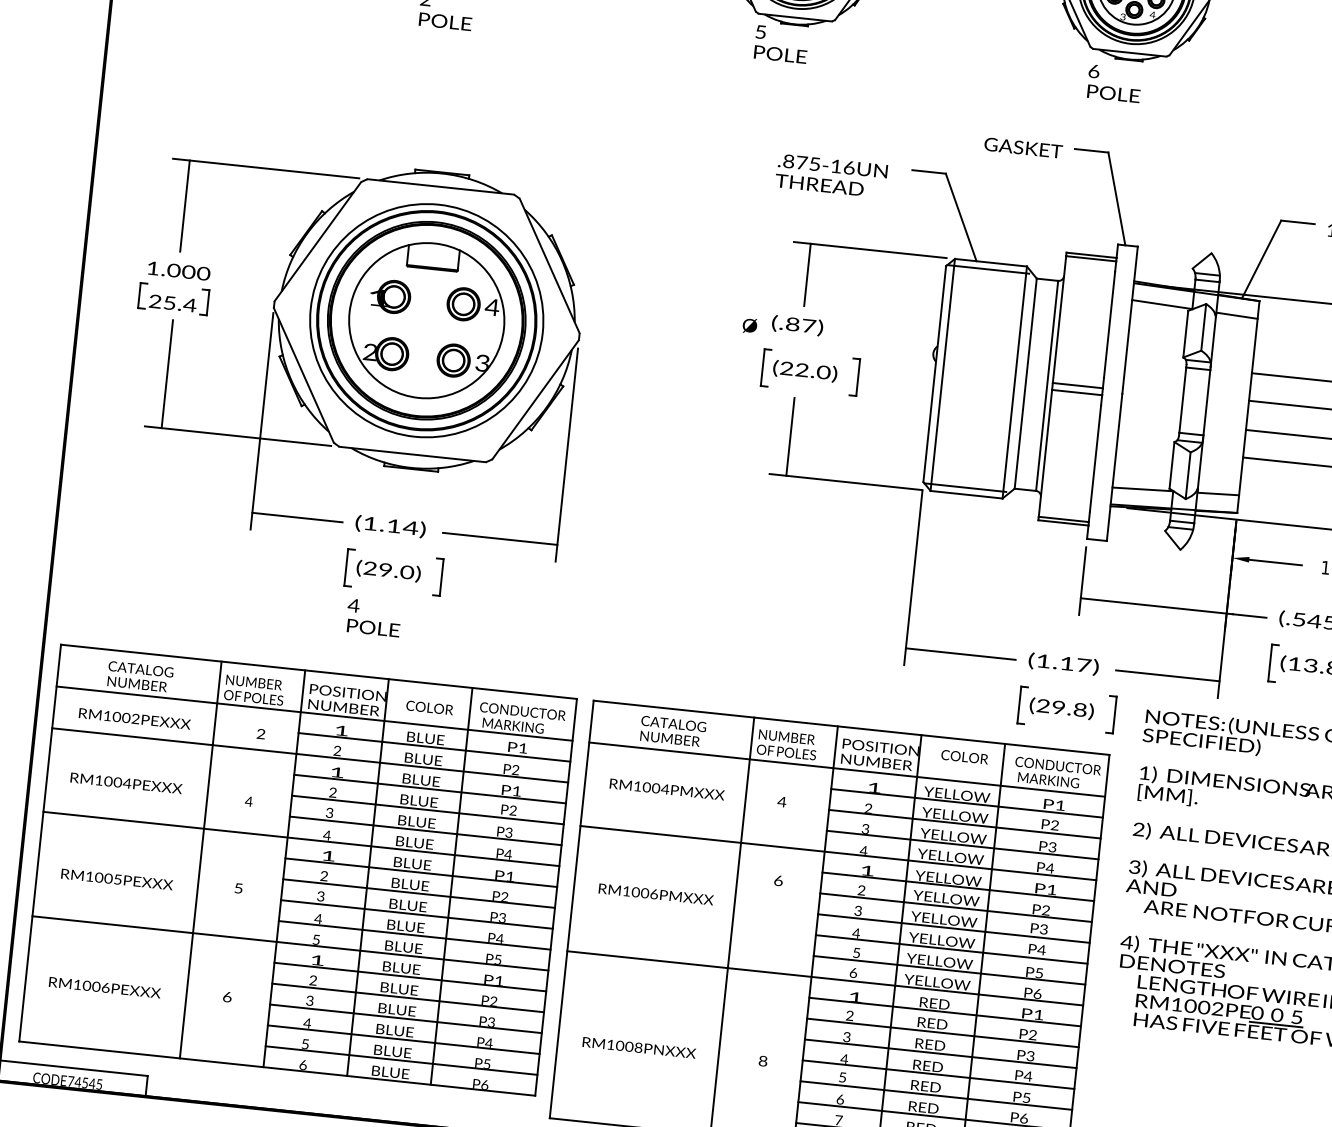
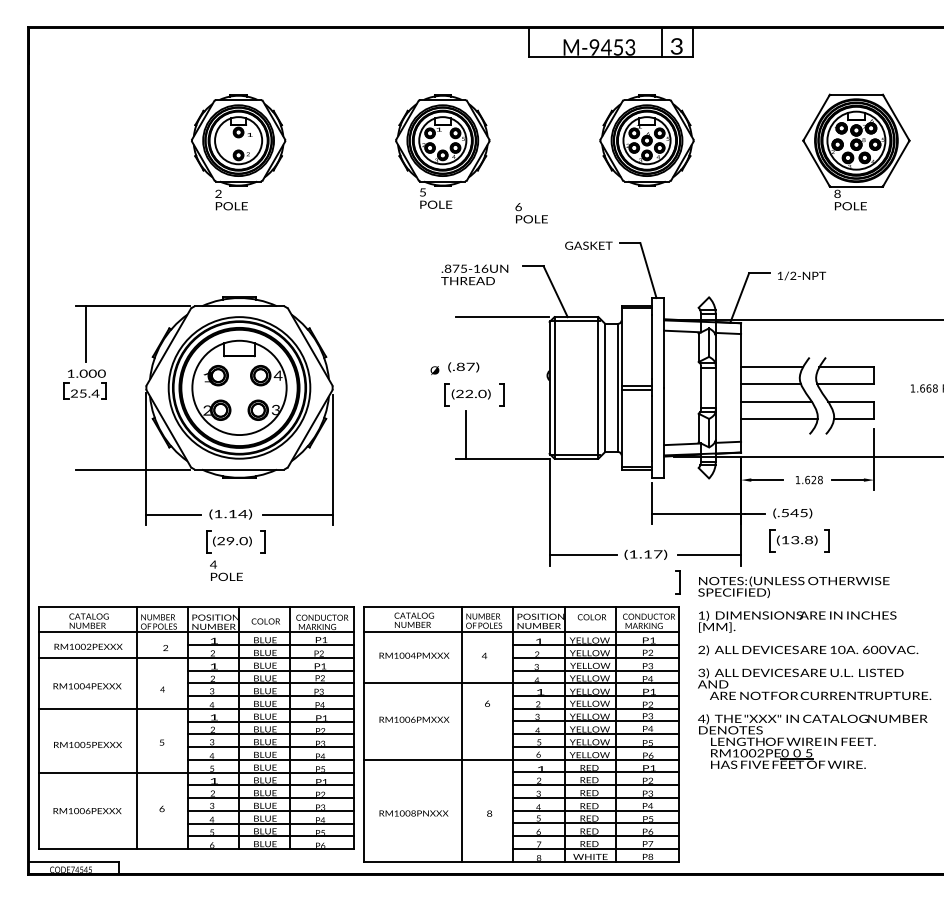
text: (1114, 84) -> (531, 213), moved
line: (807, 275) -> (466, 336), removed
line: (167, 373) -> (86, 436), removed
part: (1056, 709) -> (644, 582), removed

